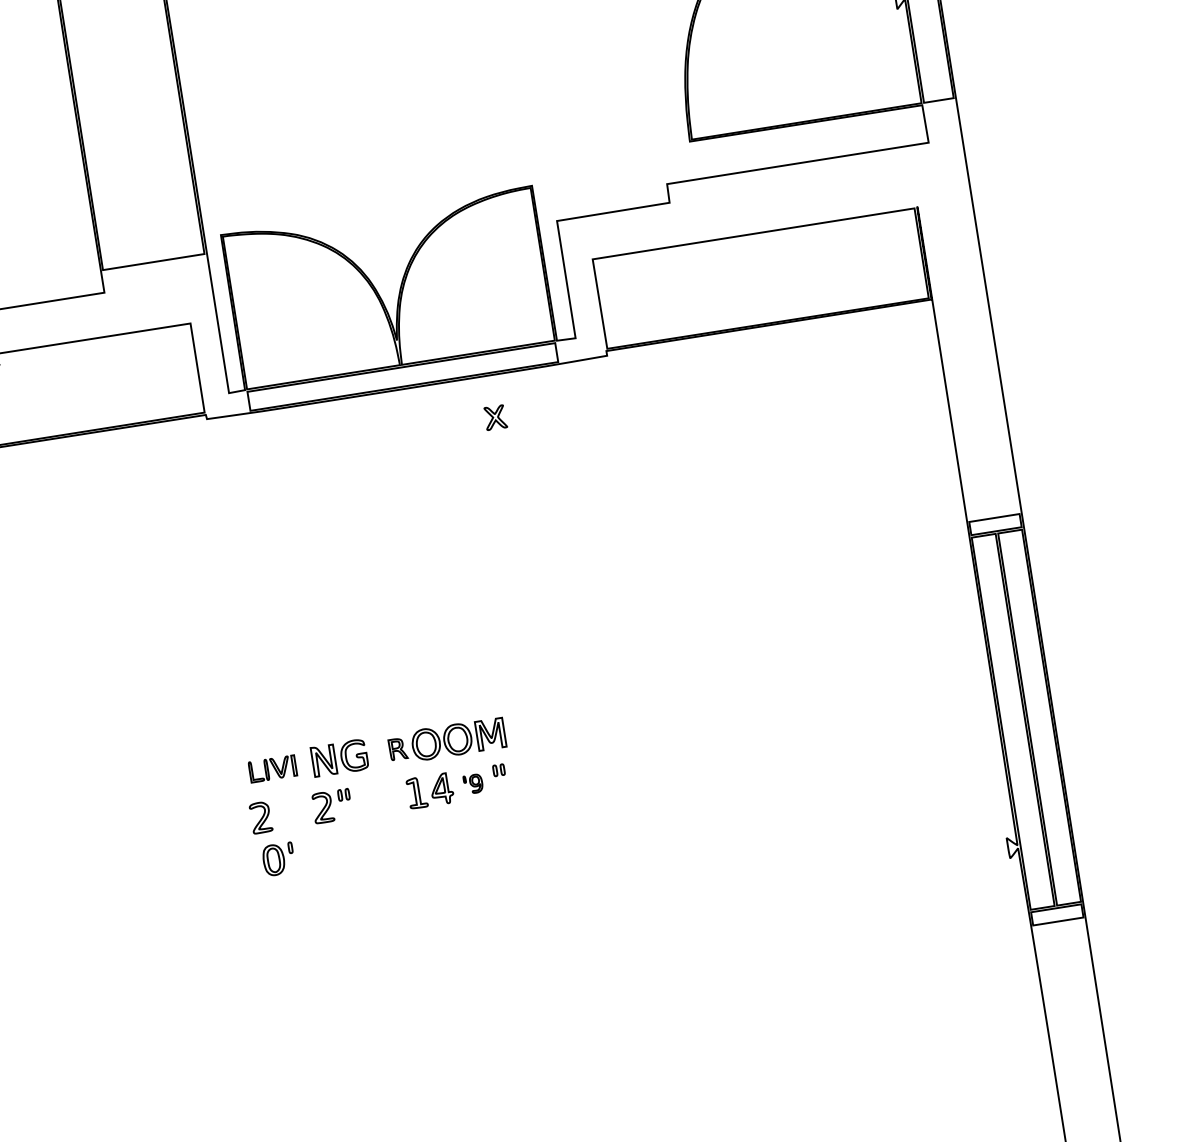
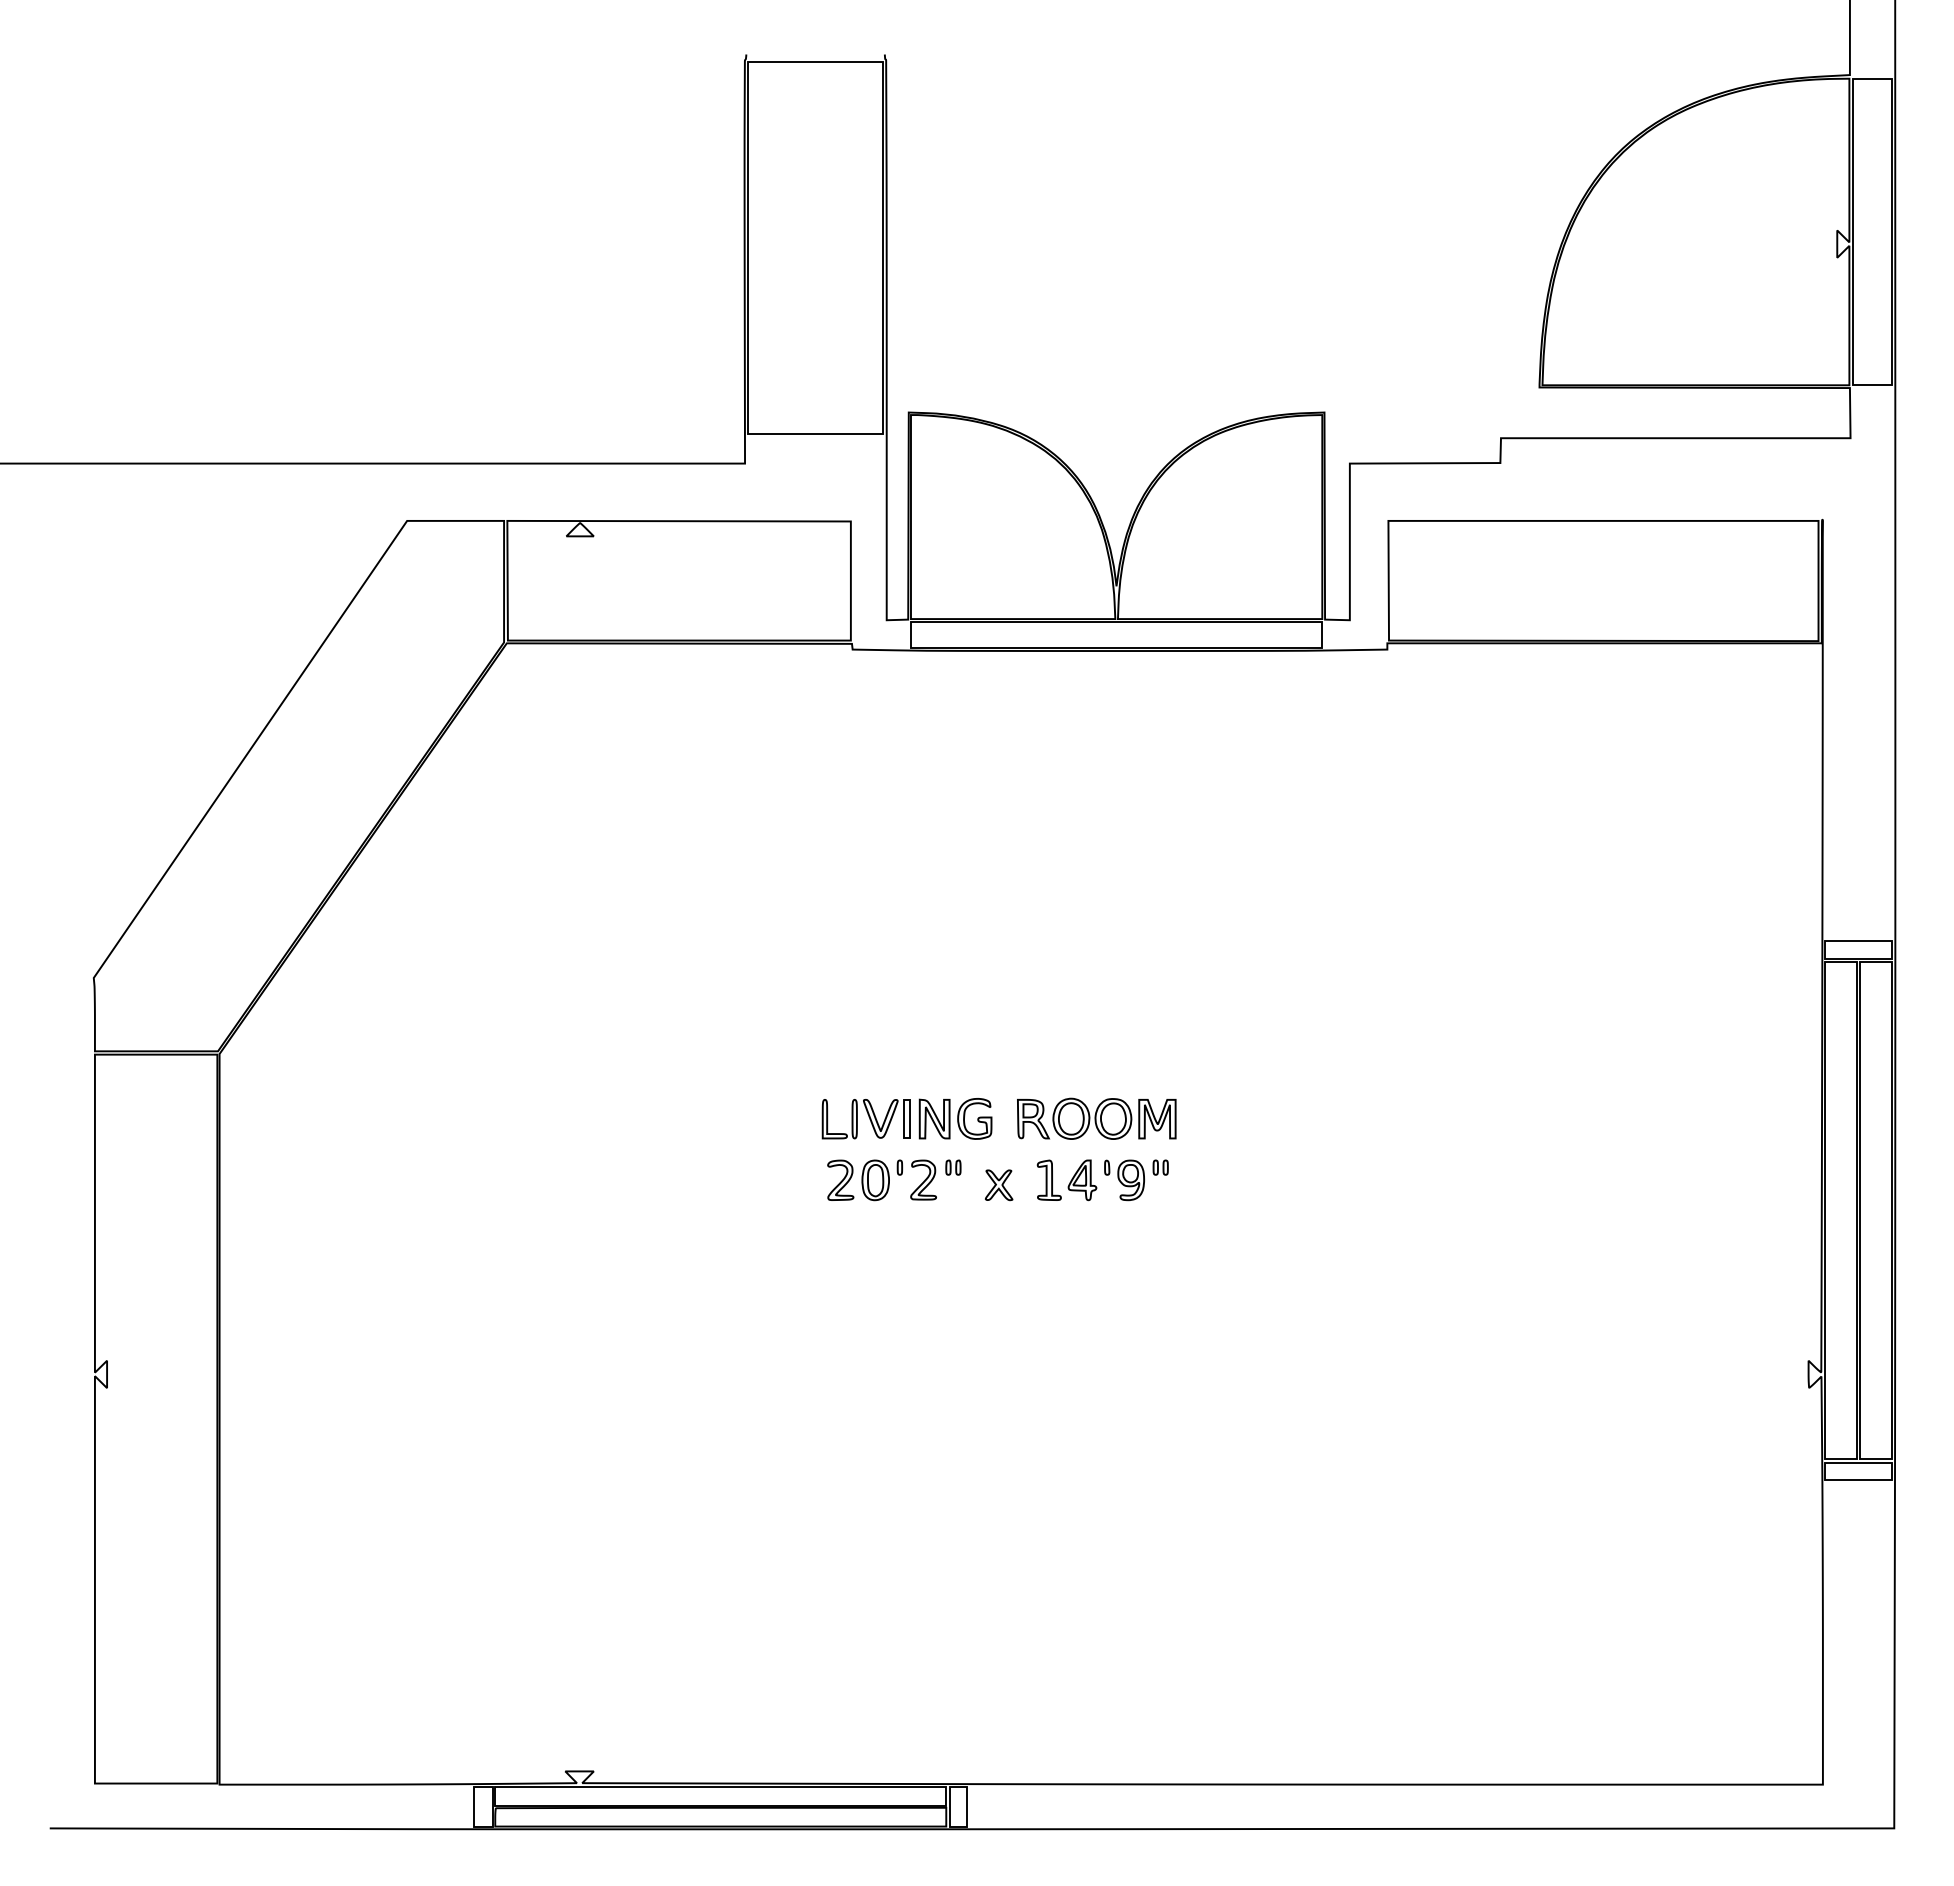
part: (495, 417) -> (999, 1185), moved
part: (398, 749) -> (1033, 1119), size x1.43
part: (272, 769) -> (865, 1119), size x1.43
part: (473, 784) -> (1124, 1180), size x1.67
part: (278, 859) -> (882, 1180), moved

